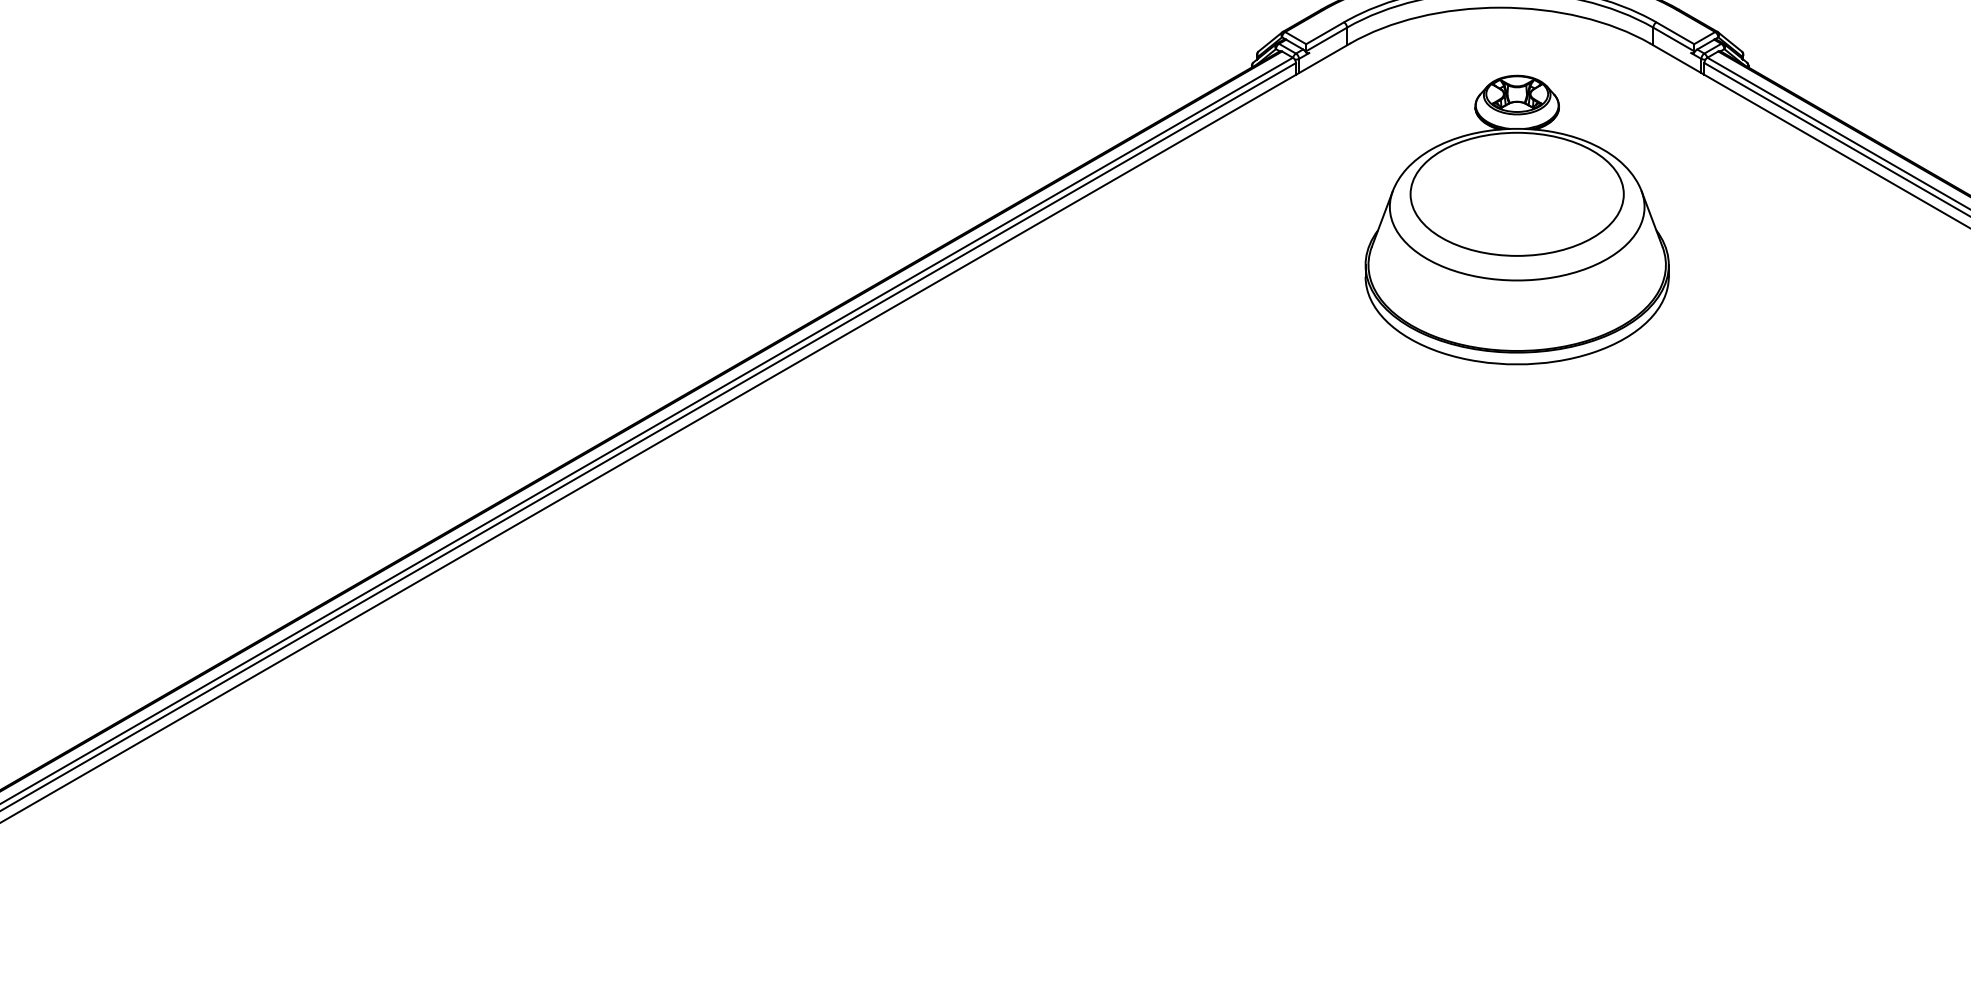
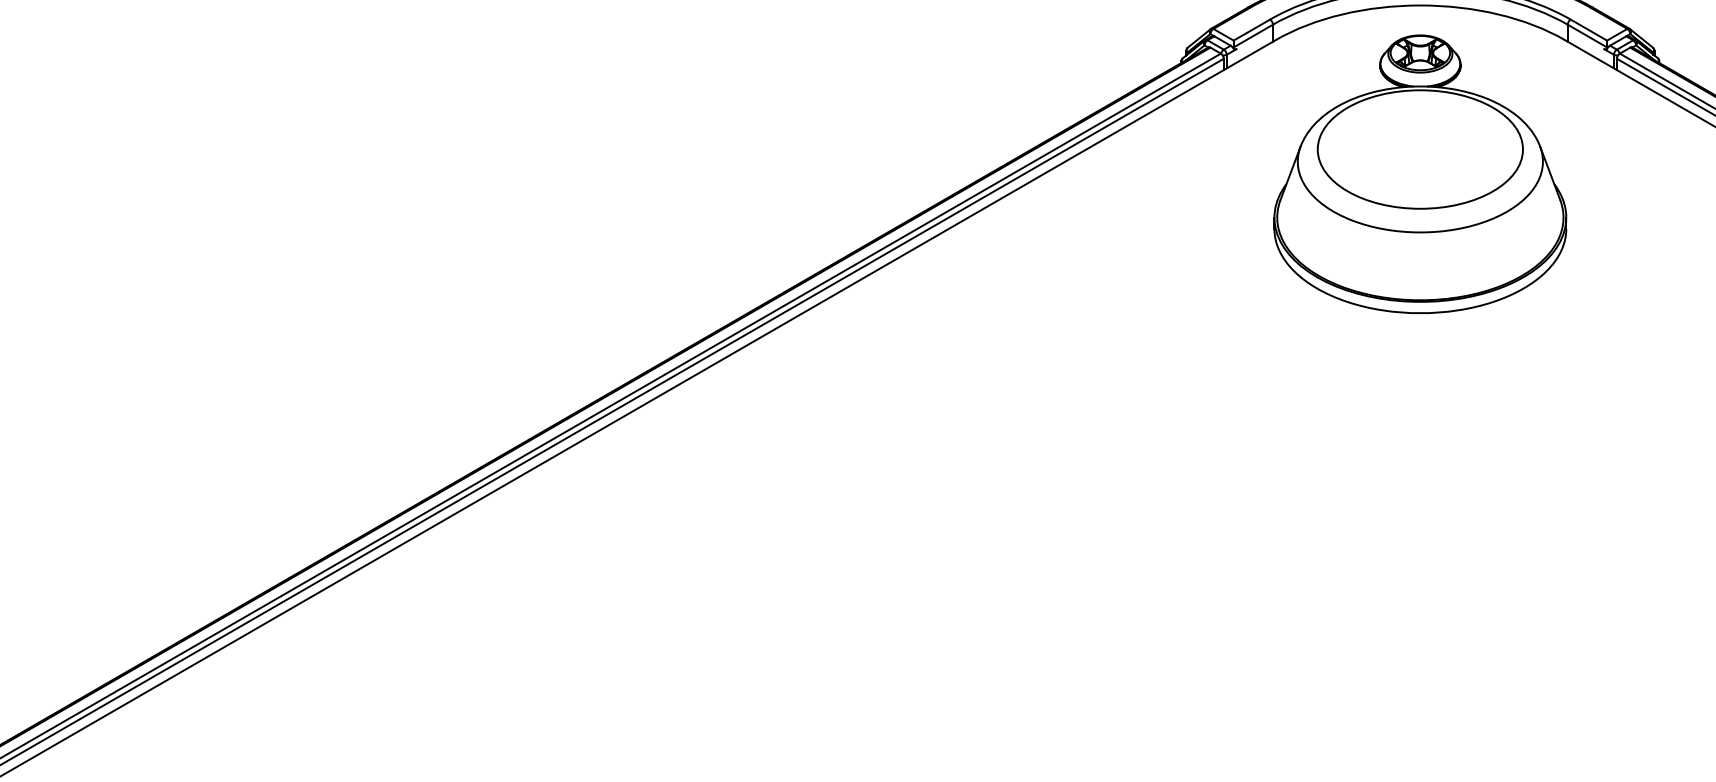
part: (1516, 219) -> (1419, 173), moved

